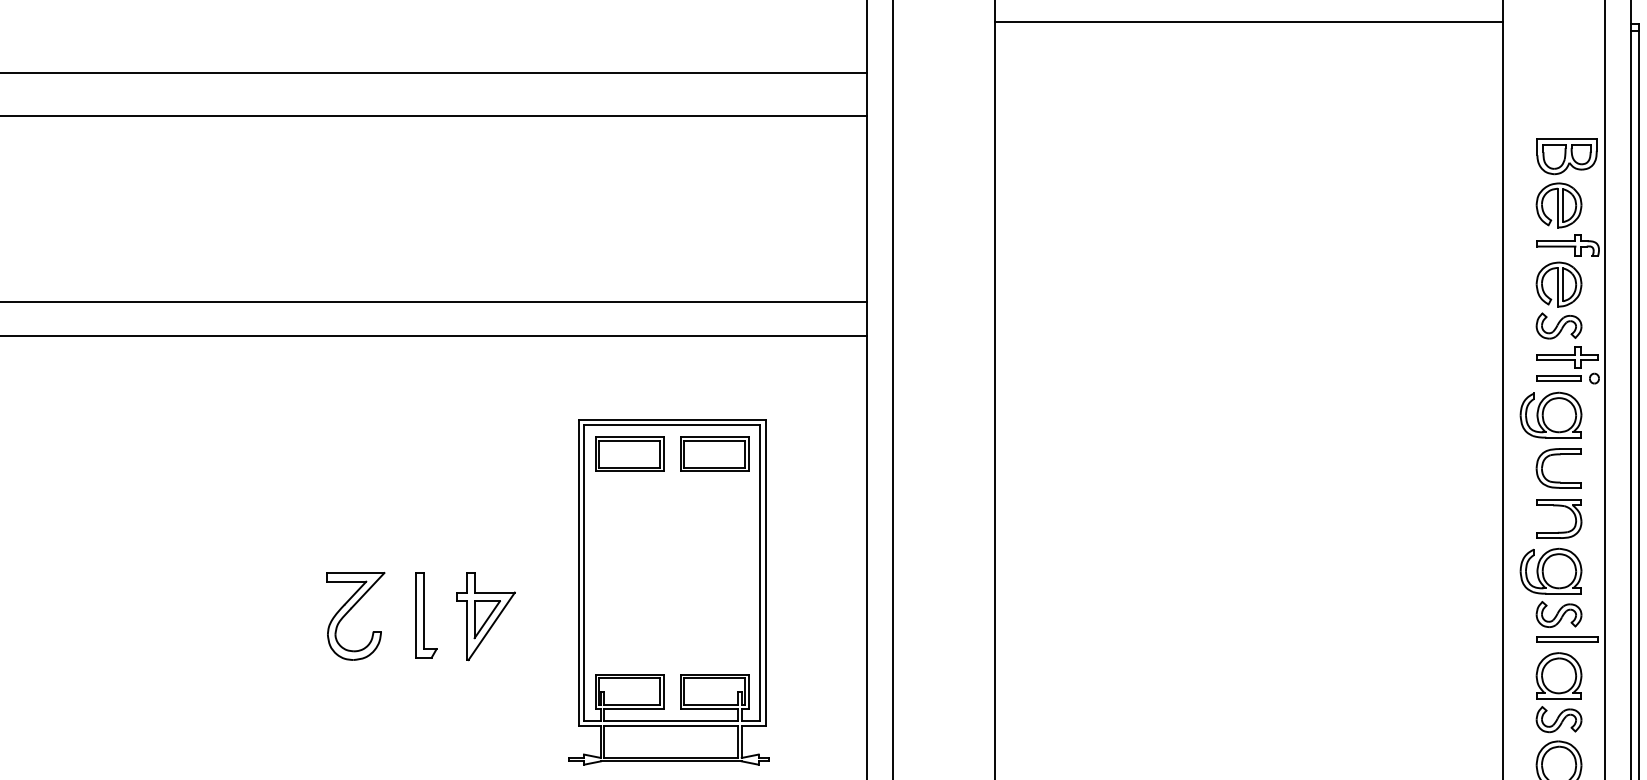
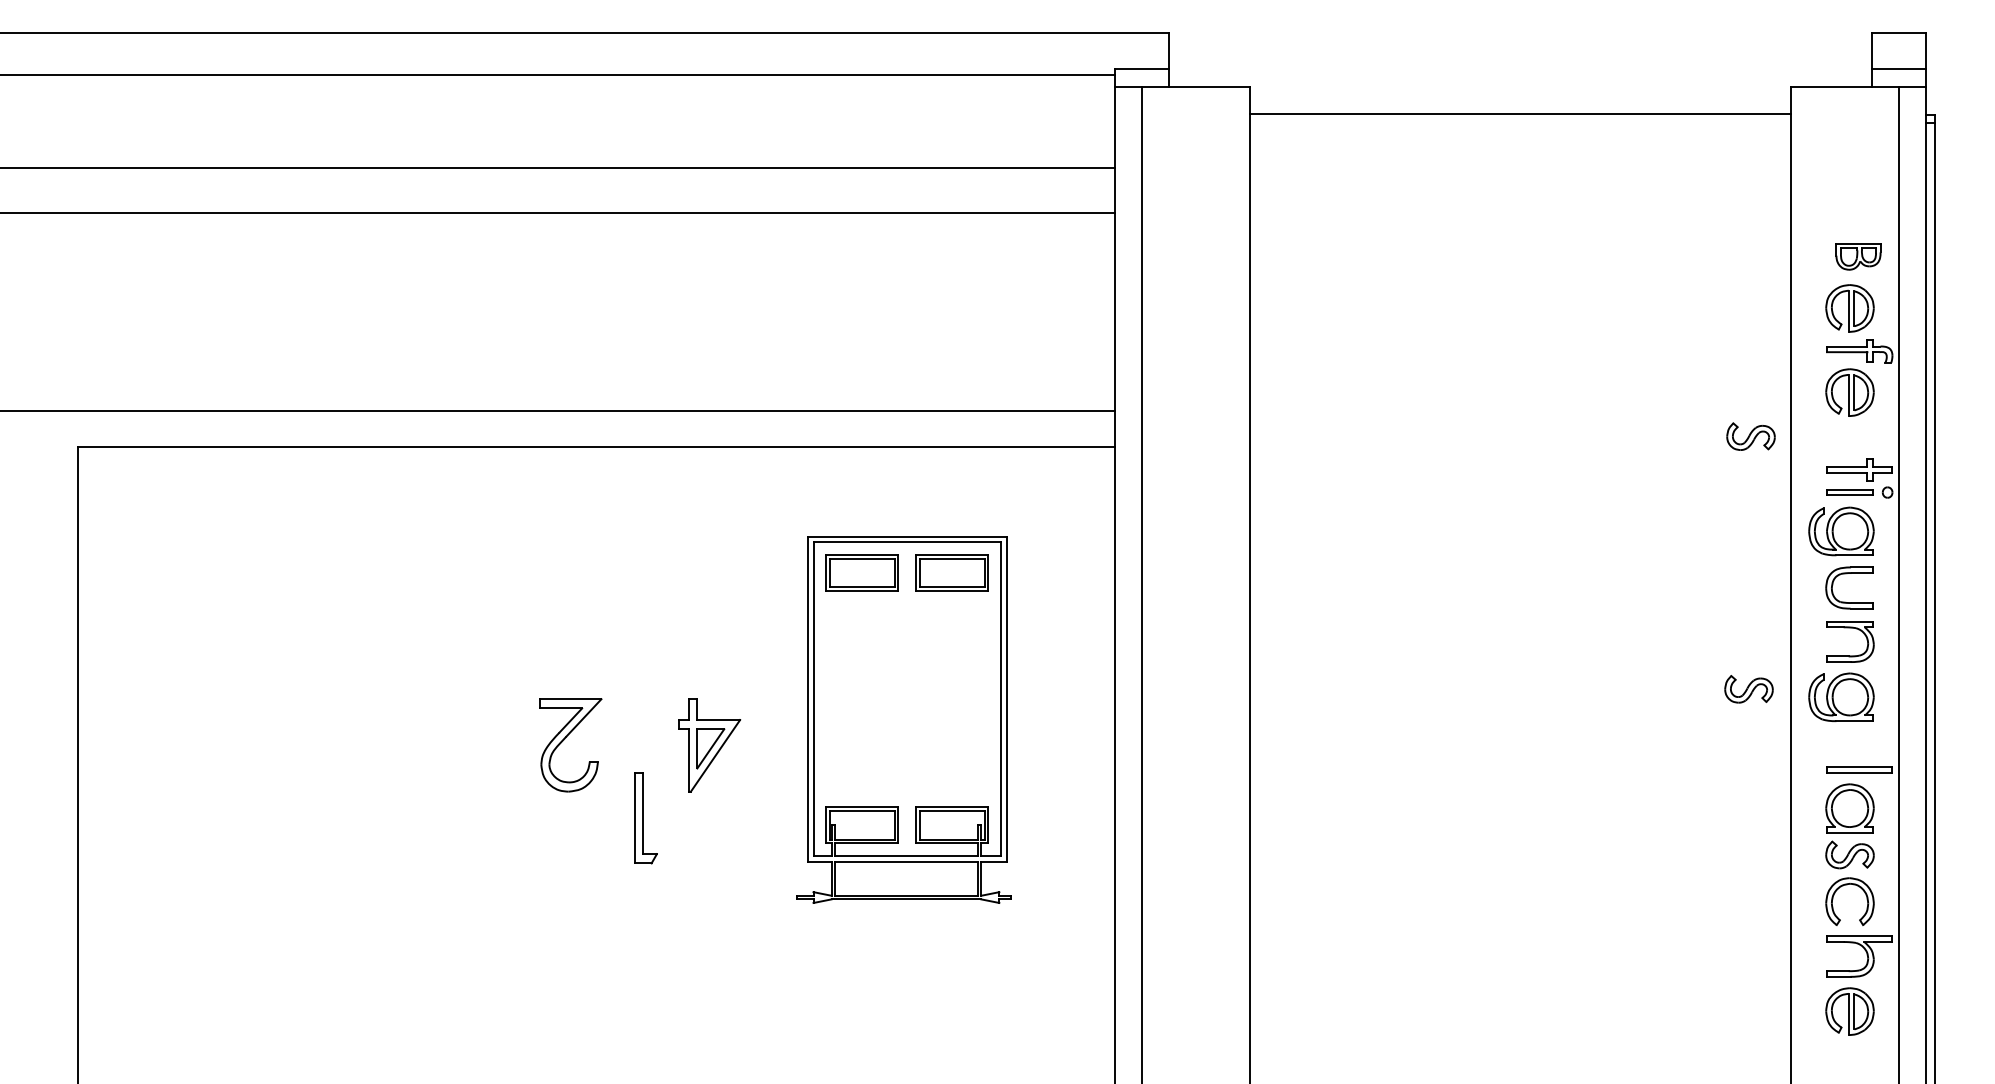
part: (1567, 156) -> (1858, 256), size x0.7
part: (1558, 325) -> (1750, 436), moved
part: (1558, 614) -> (1748, 689), moved
part: (425, 615) -> (645, 818), moved

